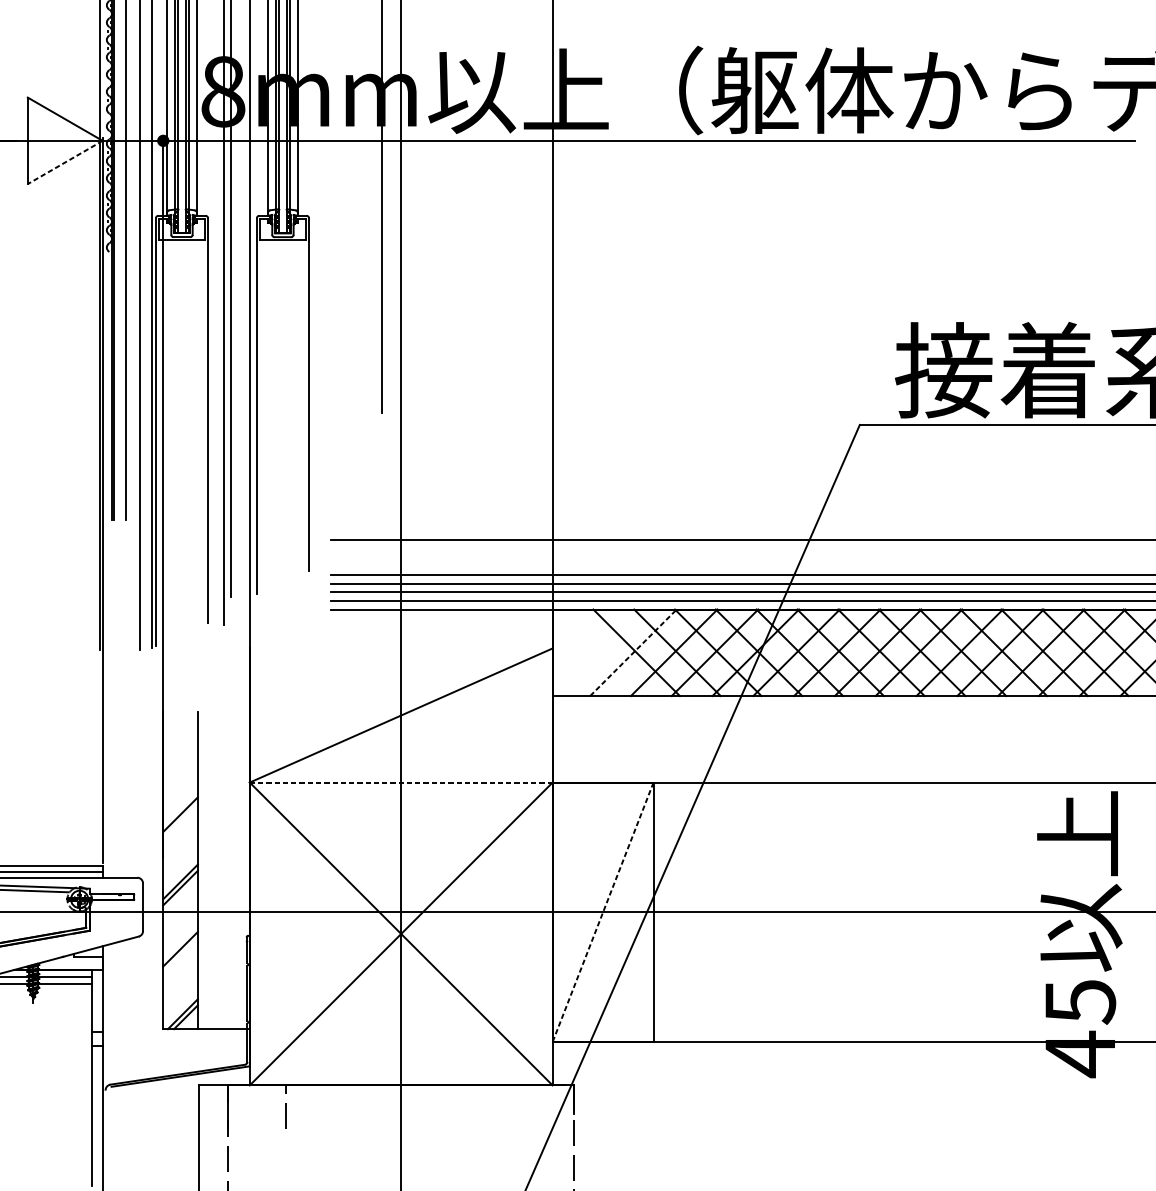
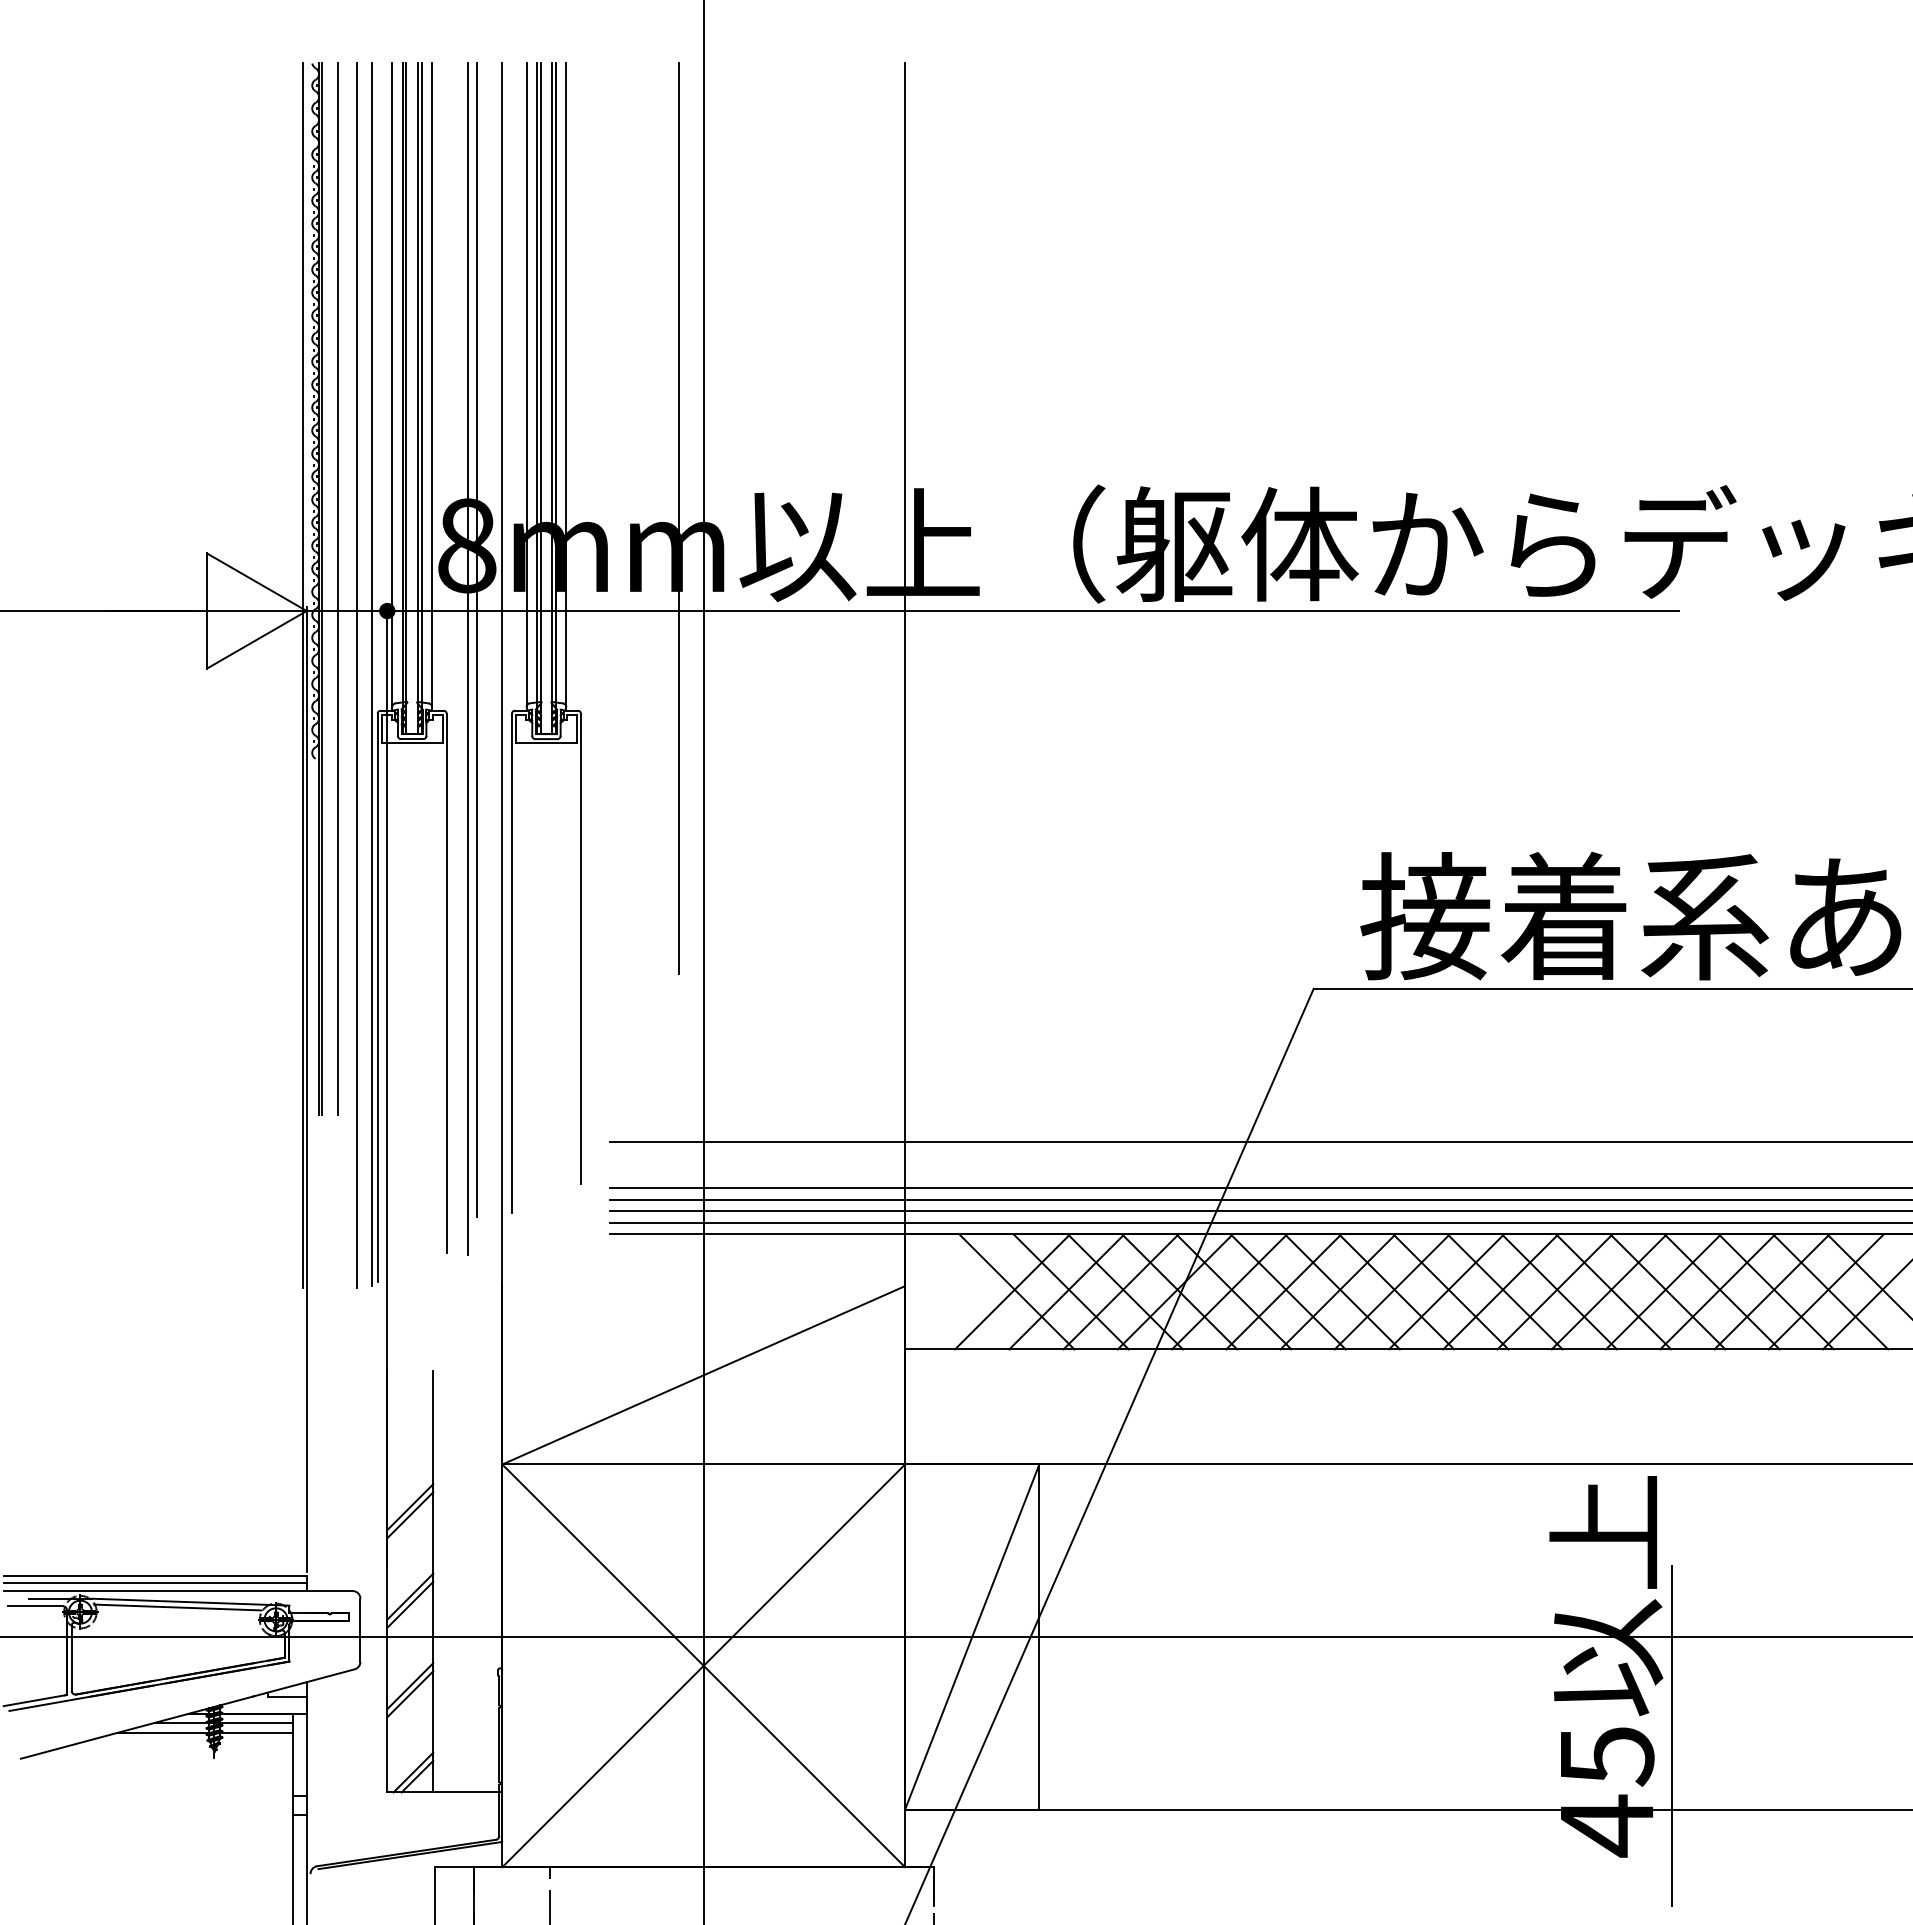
line: (64, 162) -> (256, 639), dashed -> solid
line: (633, 652) -> (1012, 1291), dashed -> solid
line: (401, 782) -> (704, 1464), dashed -> solid
line: (180, 820) -> (410, 1515), added
line: (603, 912) -> (972, 1637), dashed -> solid
line: (180, 955) -> (410, 1694), added
line: (1129, 986) -> (1672, 1735), added

